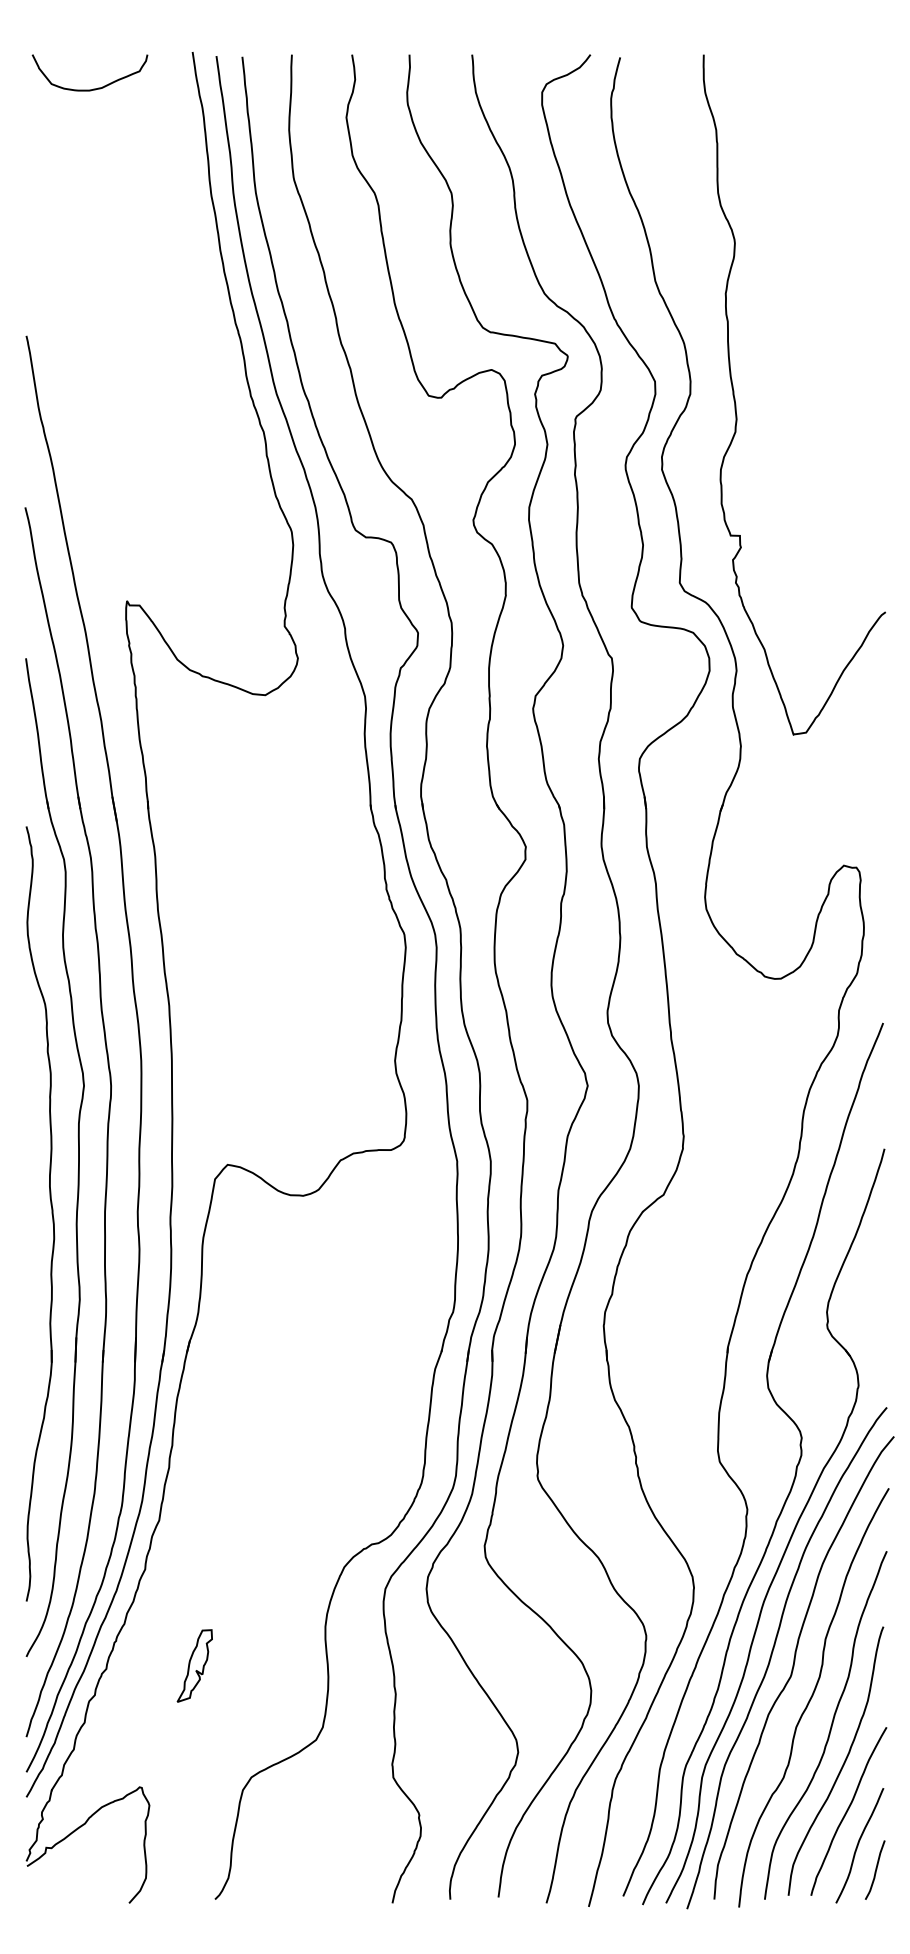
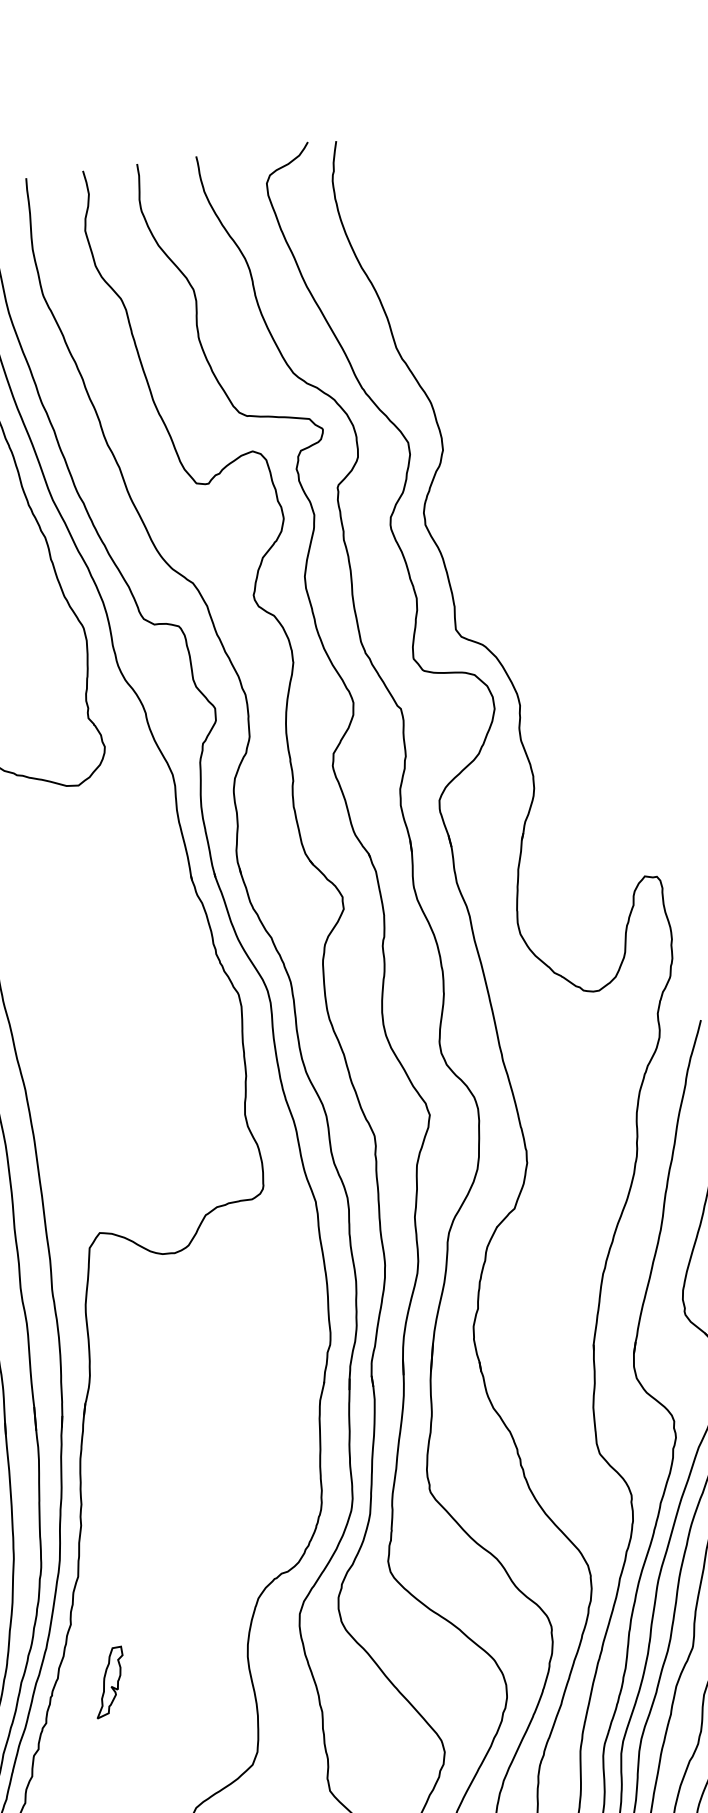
curve: (736, 403) -> (487, 453), removed
part: (194, 1665) -> (109, 1682), moved

